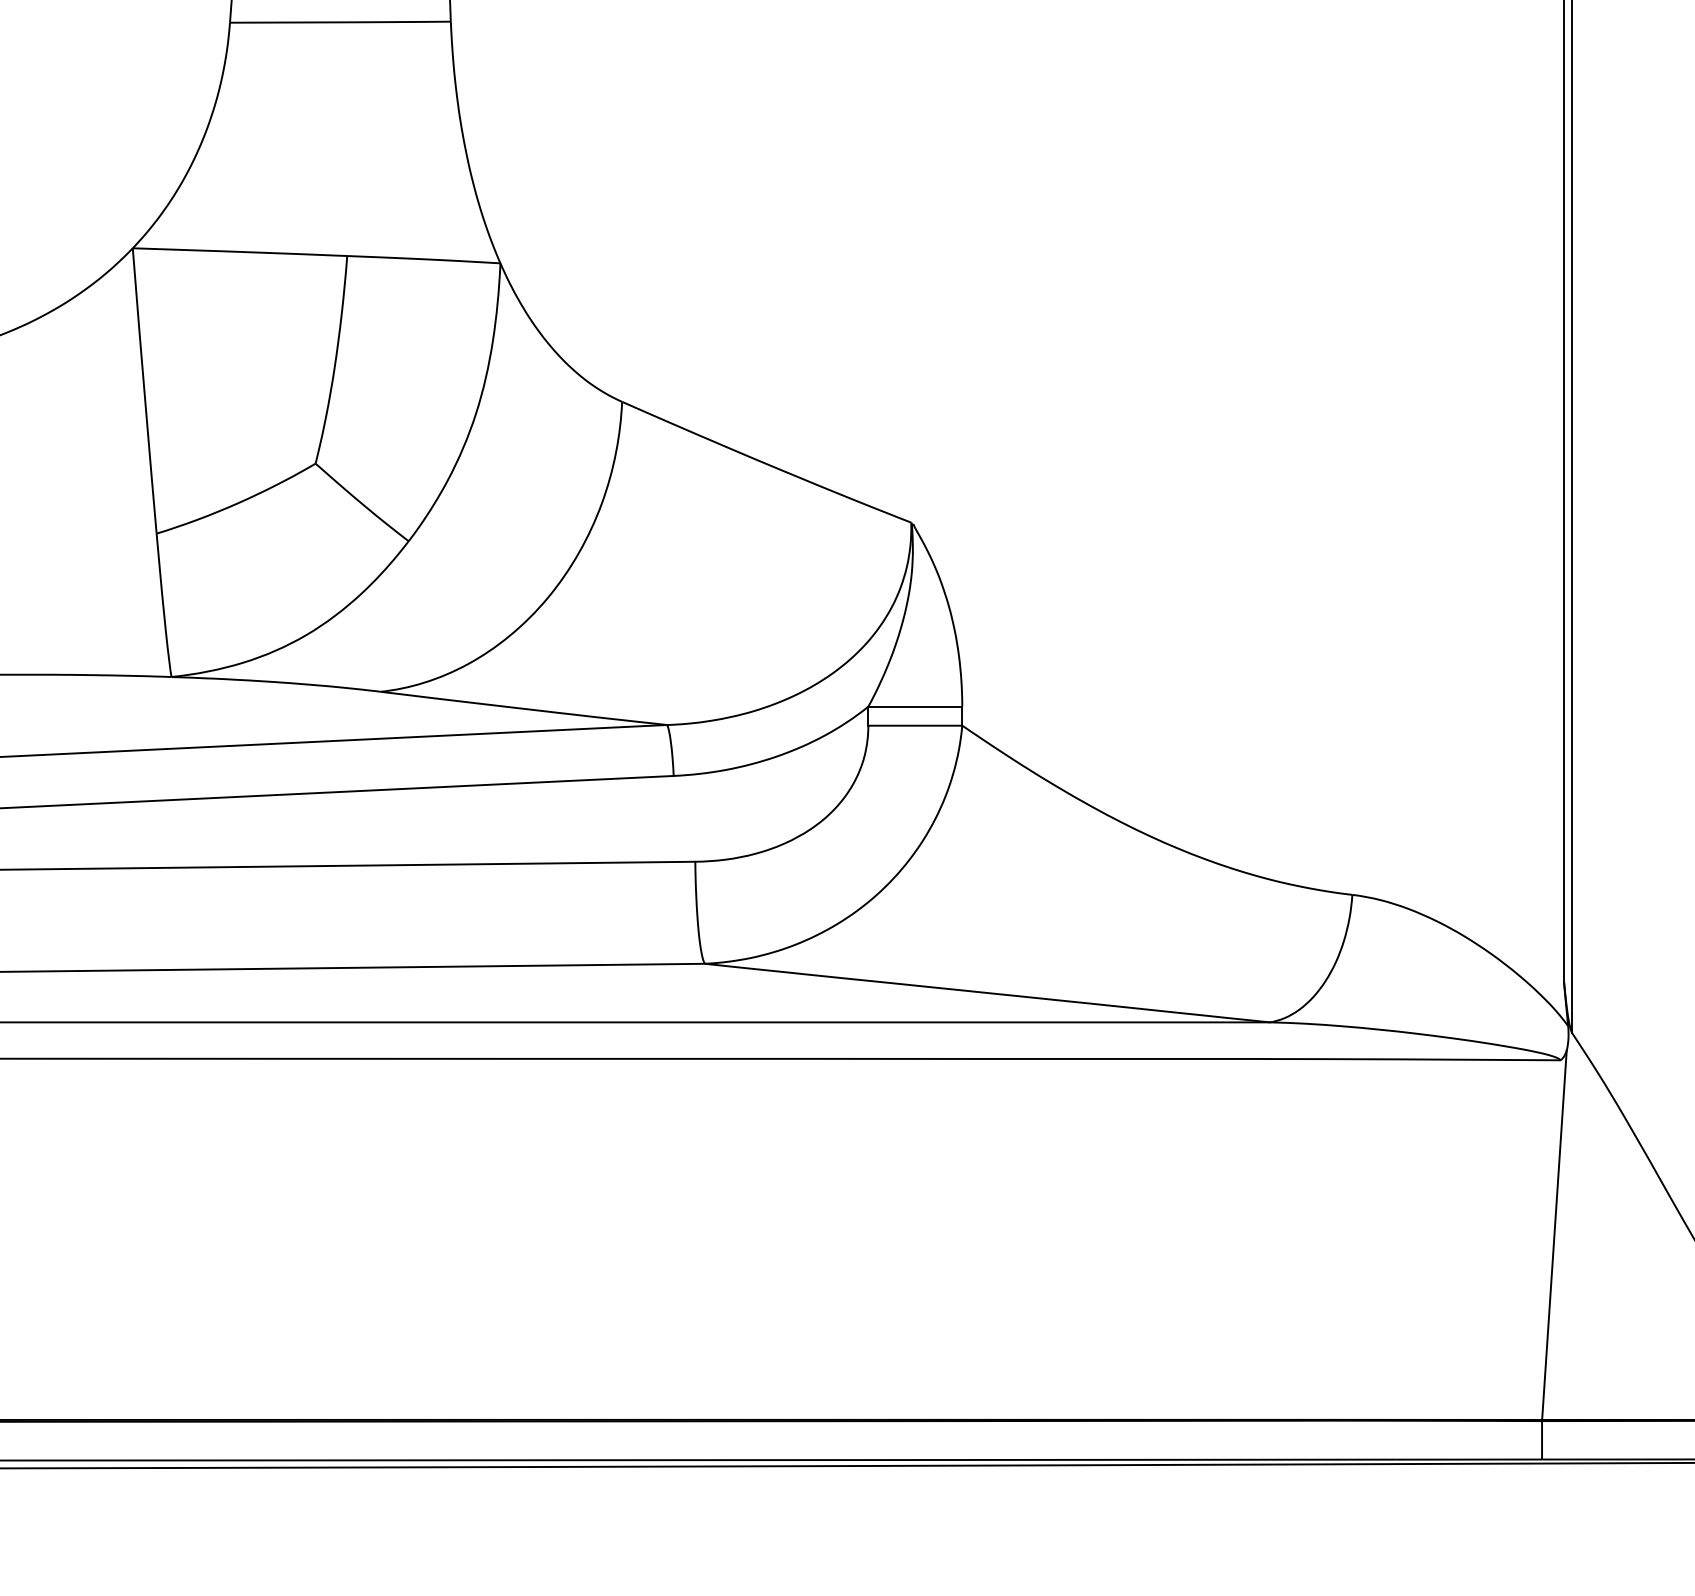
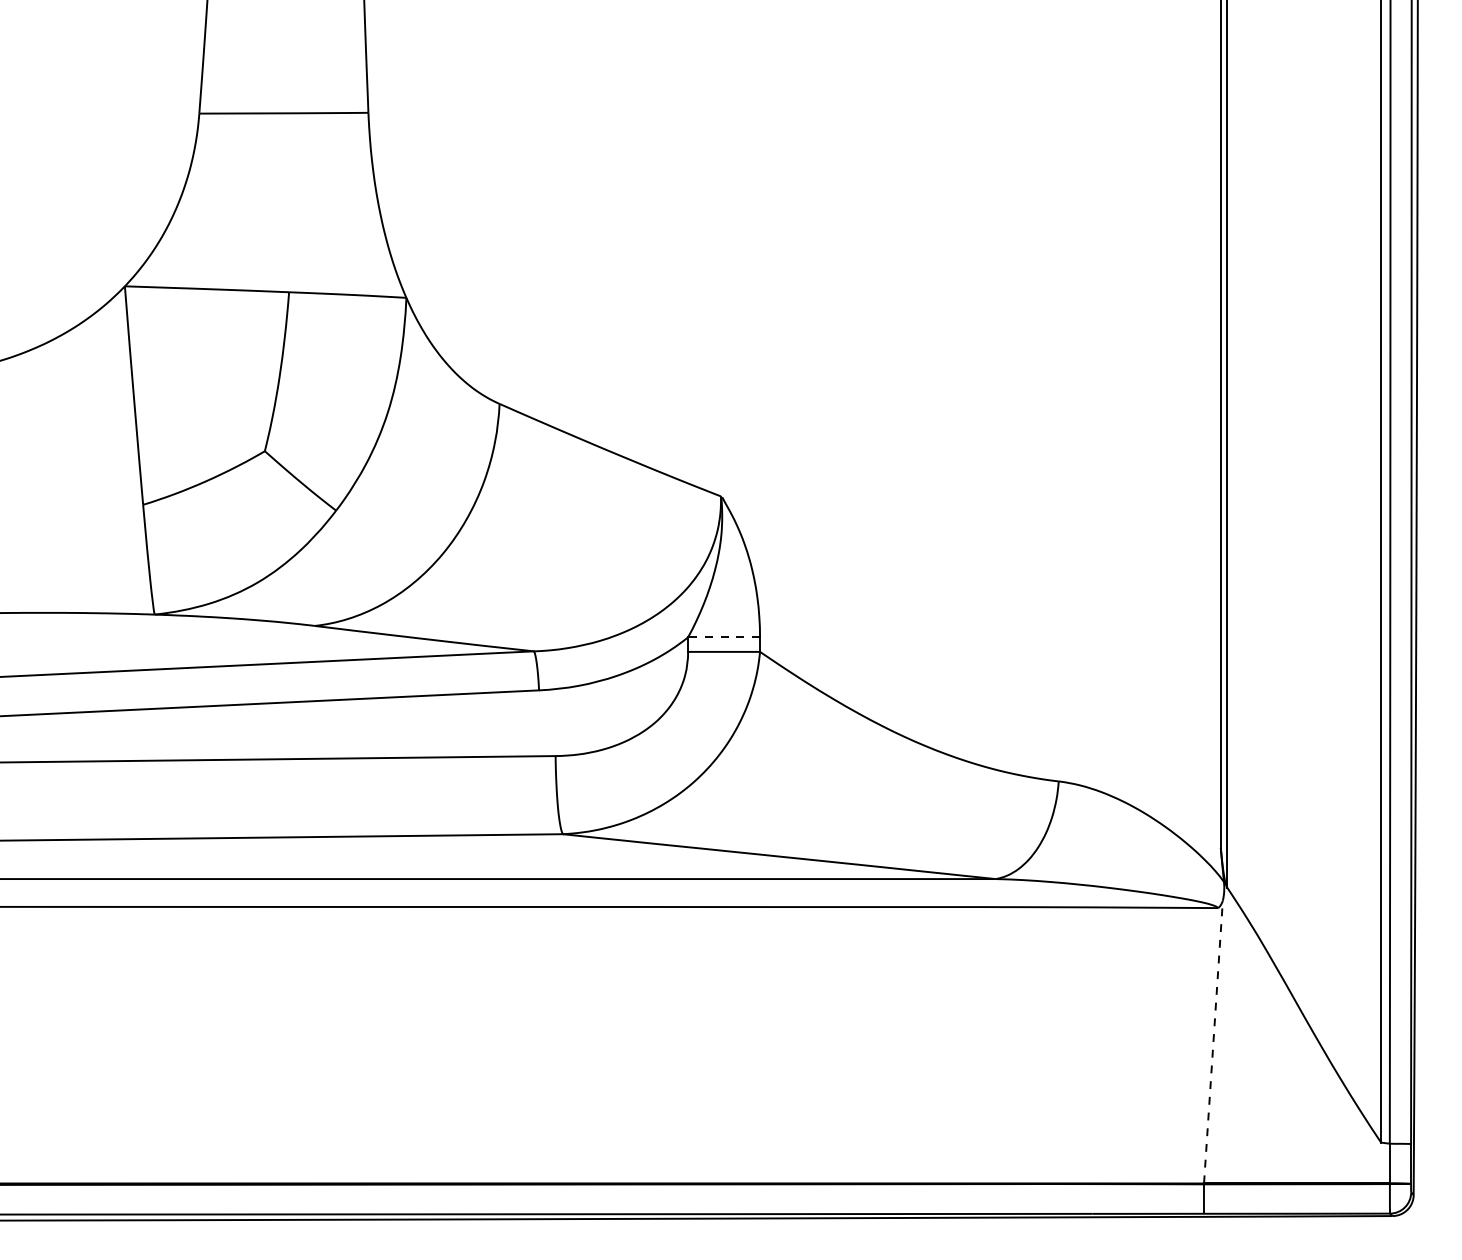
line: (915, 706) -> (724, 637), solid -> dashed
line: (1554, 1234) -> (1213, 1041), solid -> dashed

